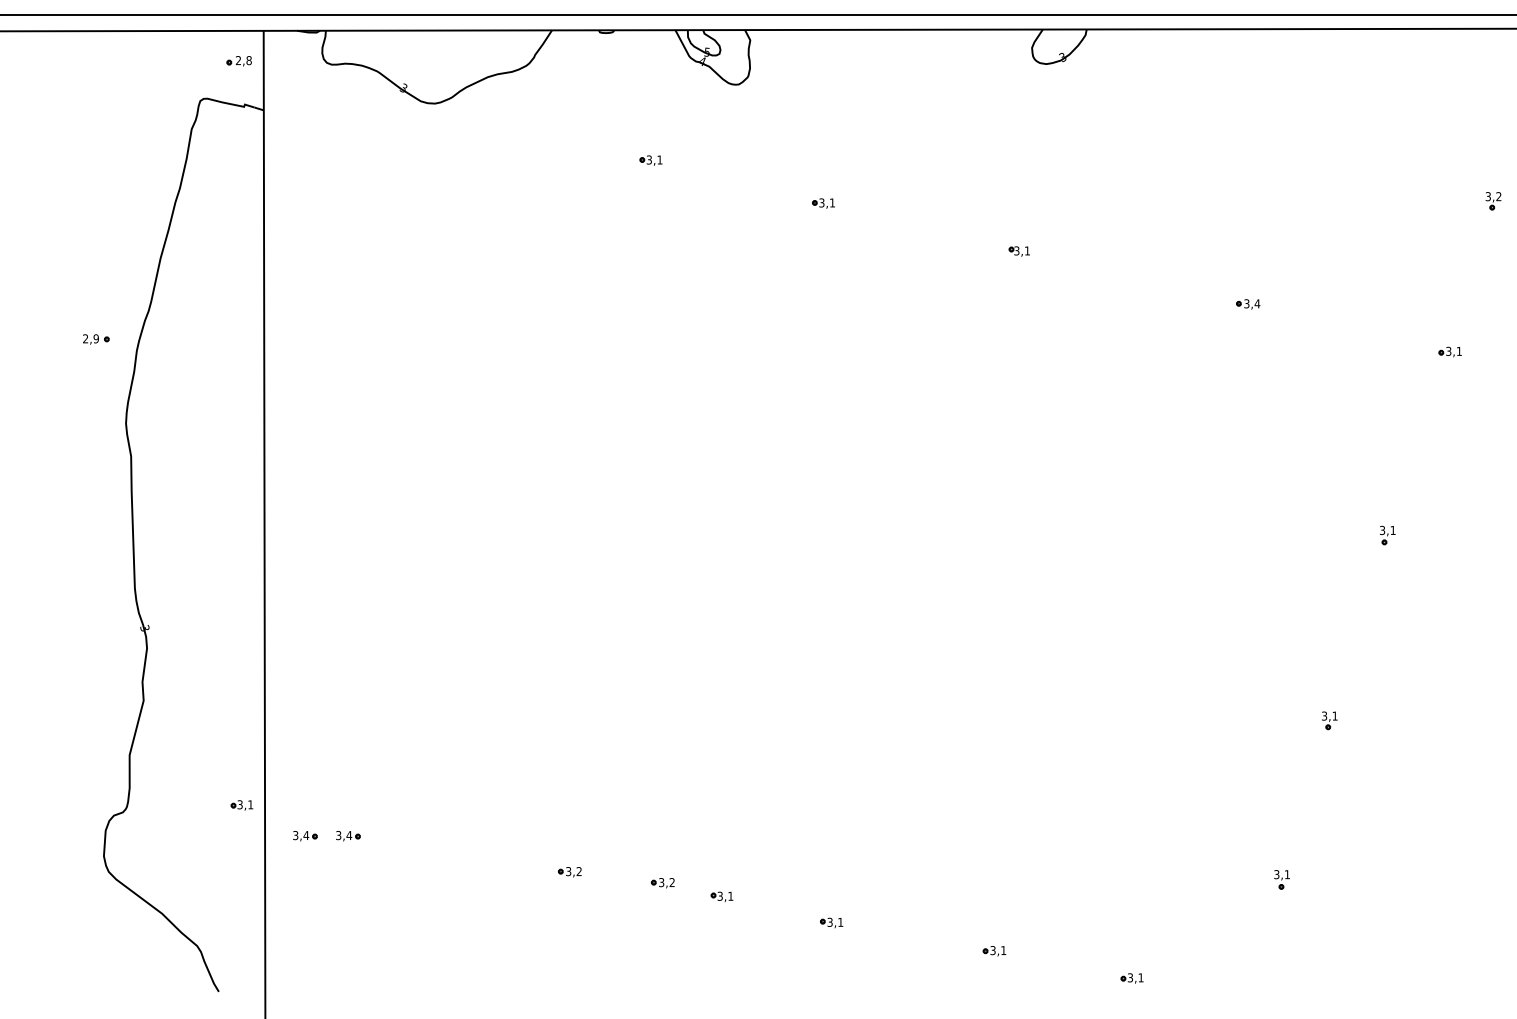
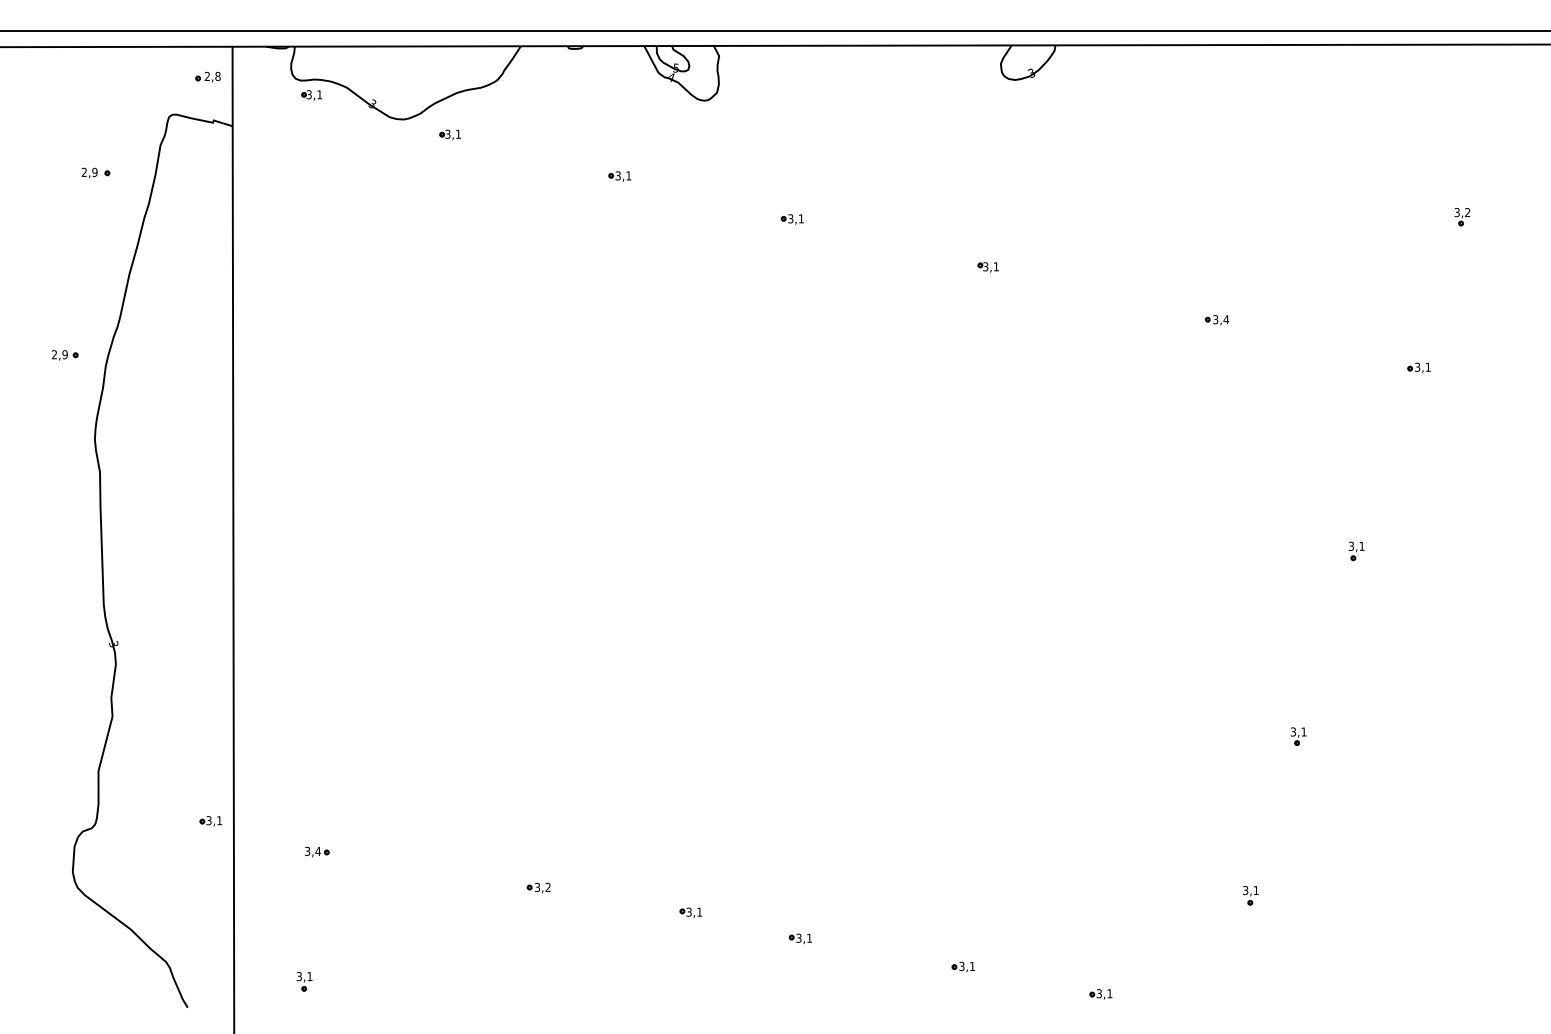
part: (342, 79) -> (311, 95), added
part: (480, 118) -> (449, 134), added
part: (126, 156) -> (95, 172), added
part: (305, 835) -> (274, 851), removed
part: (662, 882) -> (631, 898), removed
part: (335, 965) -> (304, 981), added

